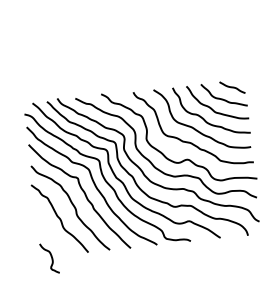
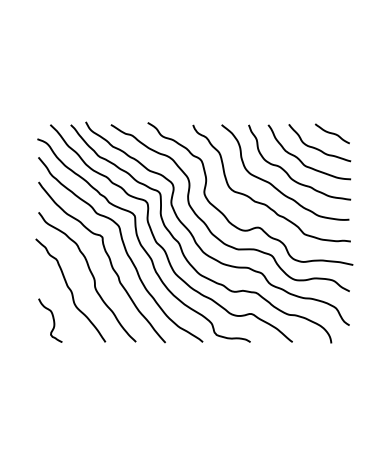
curve: (51, 257) -> (52, 319), moved

